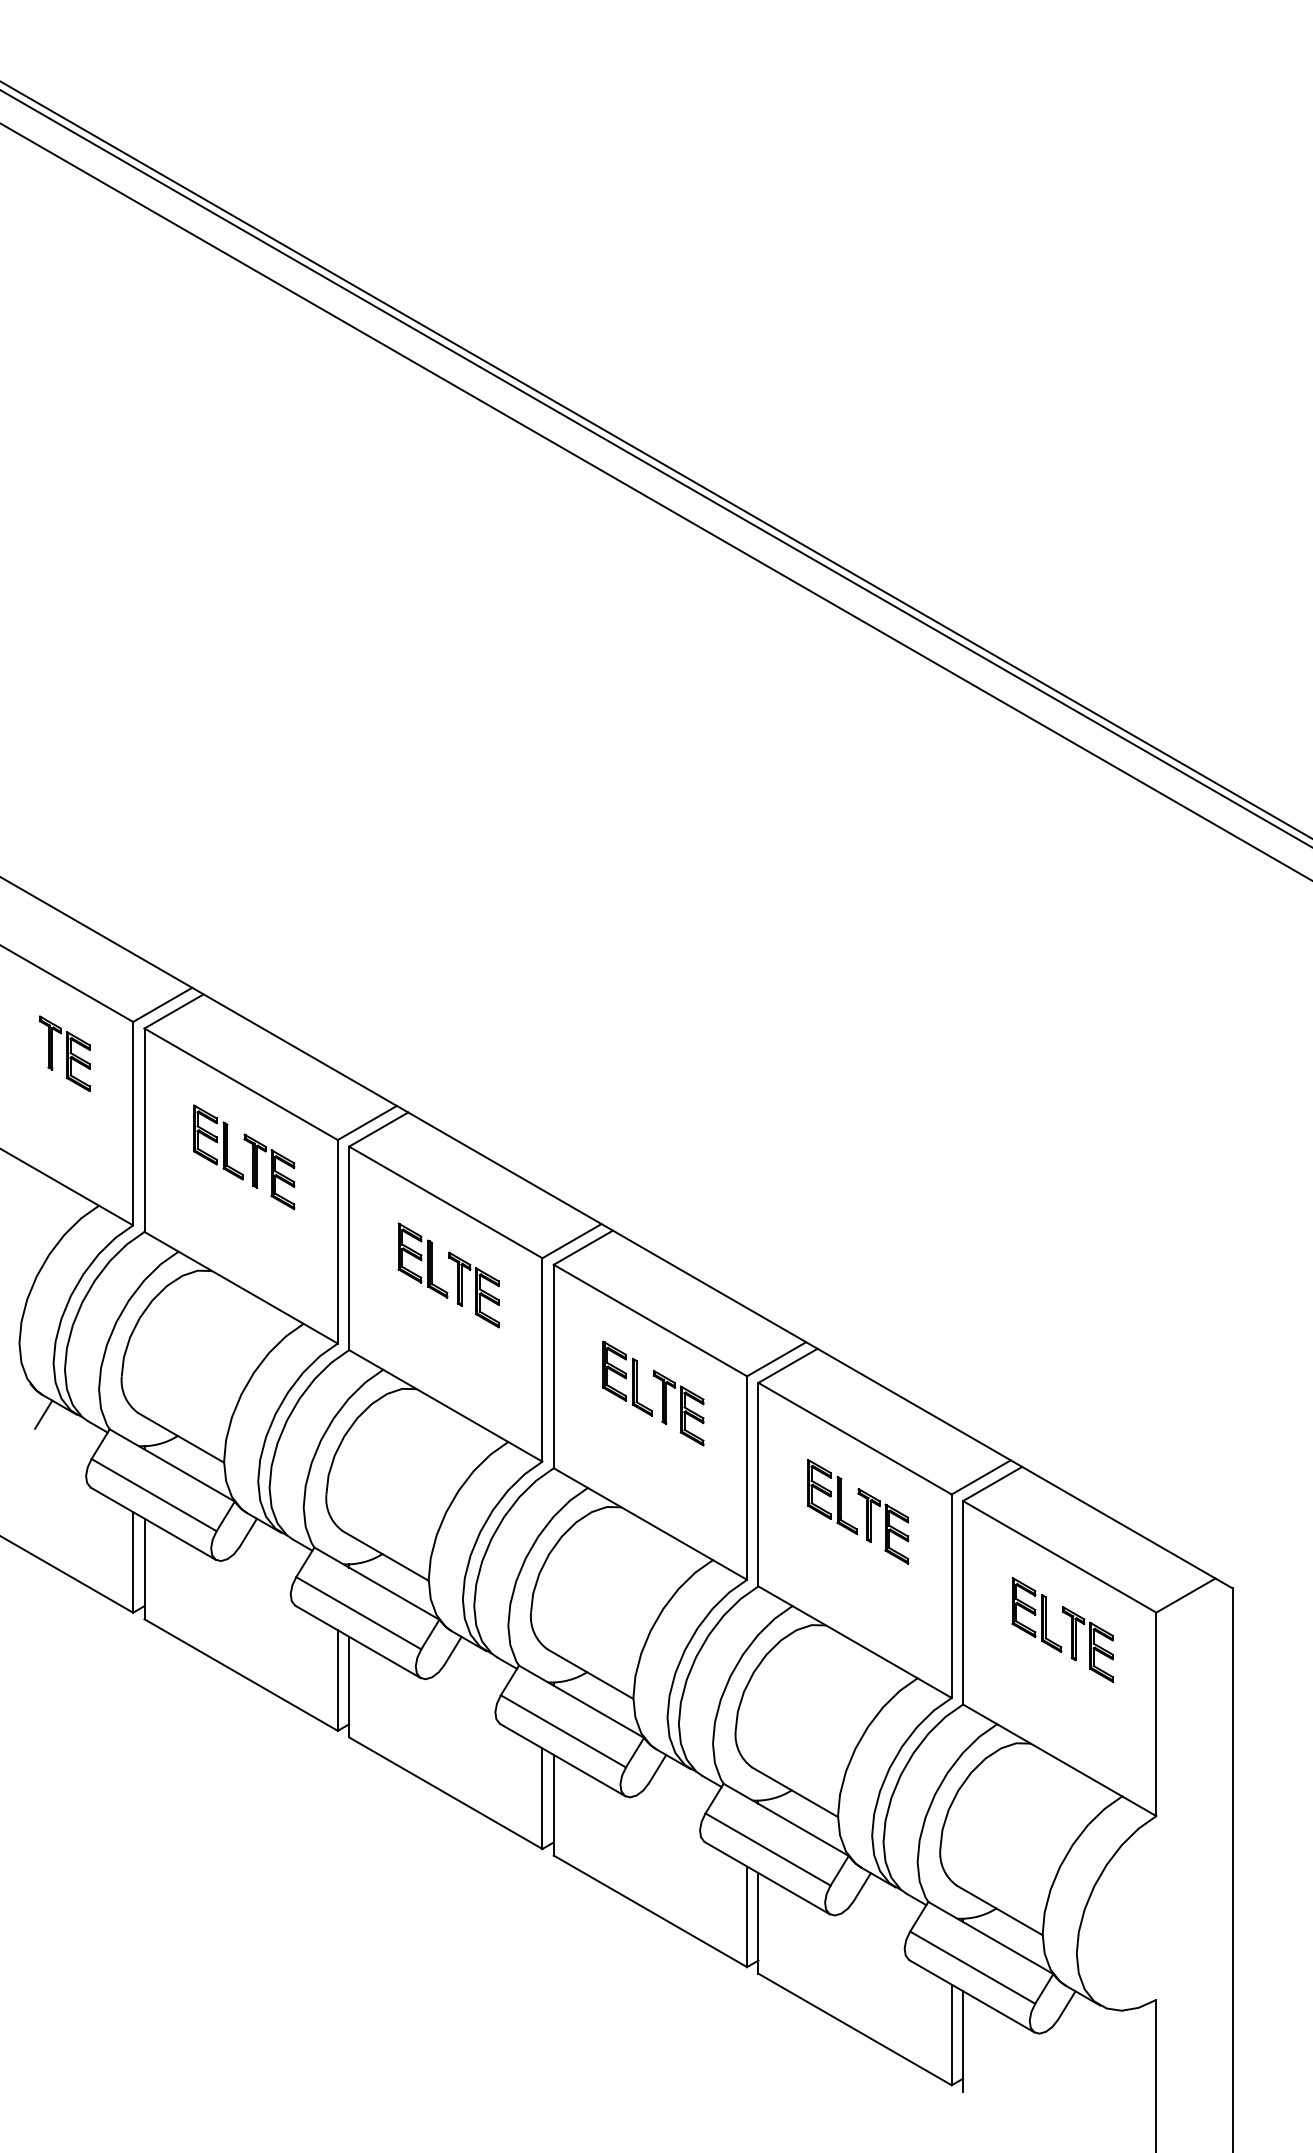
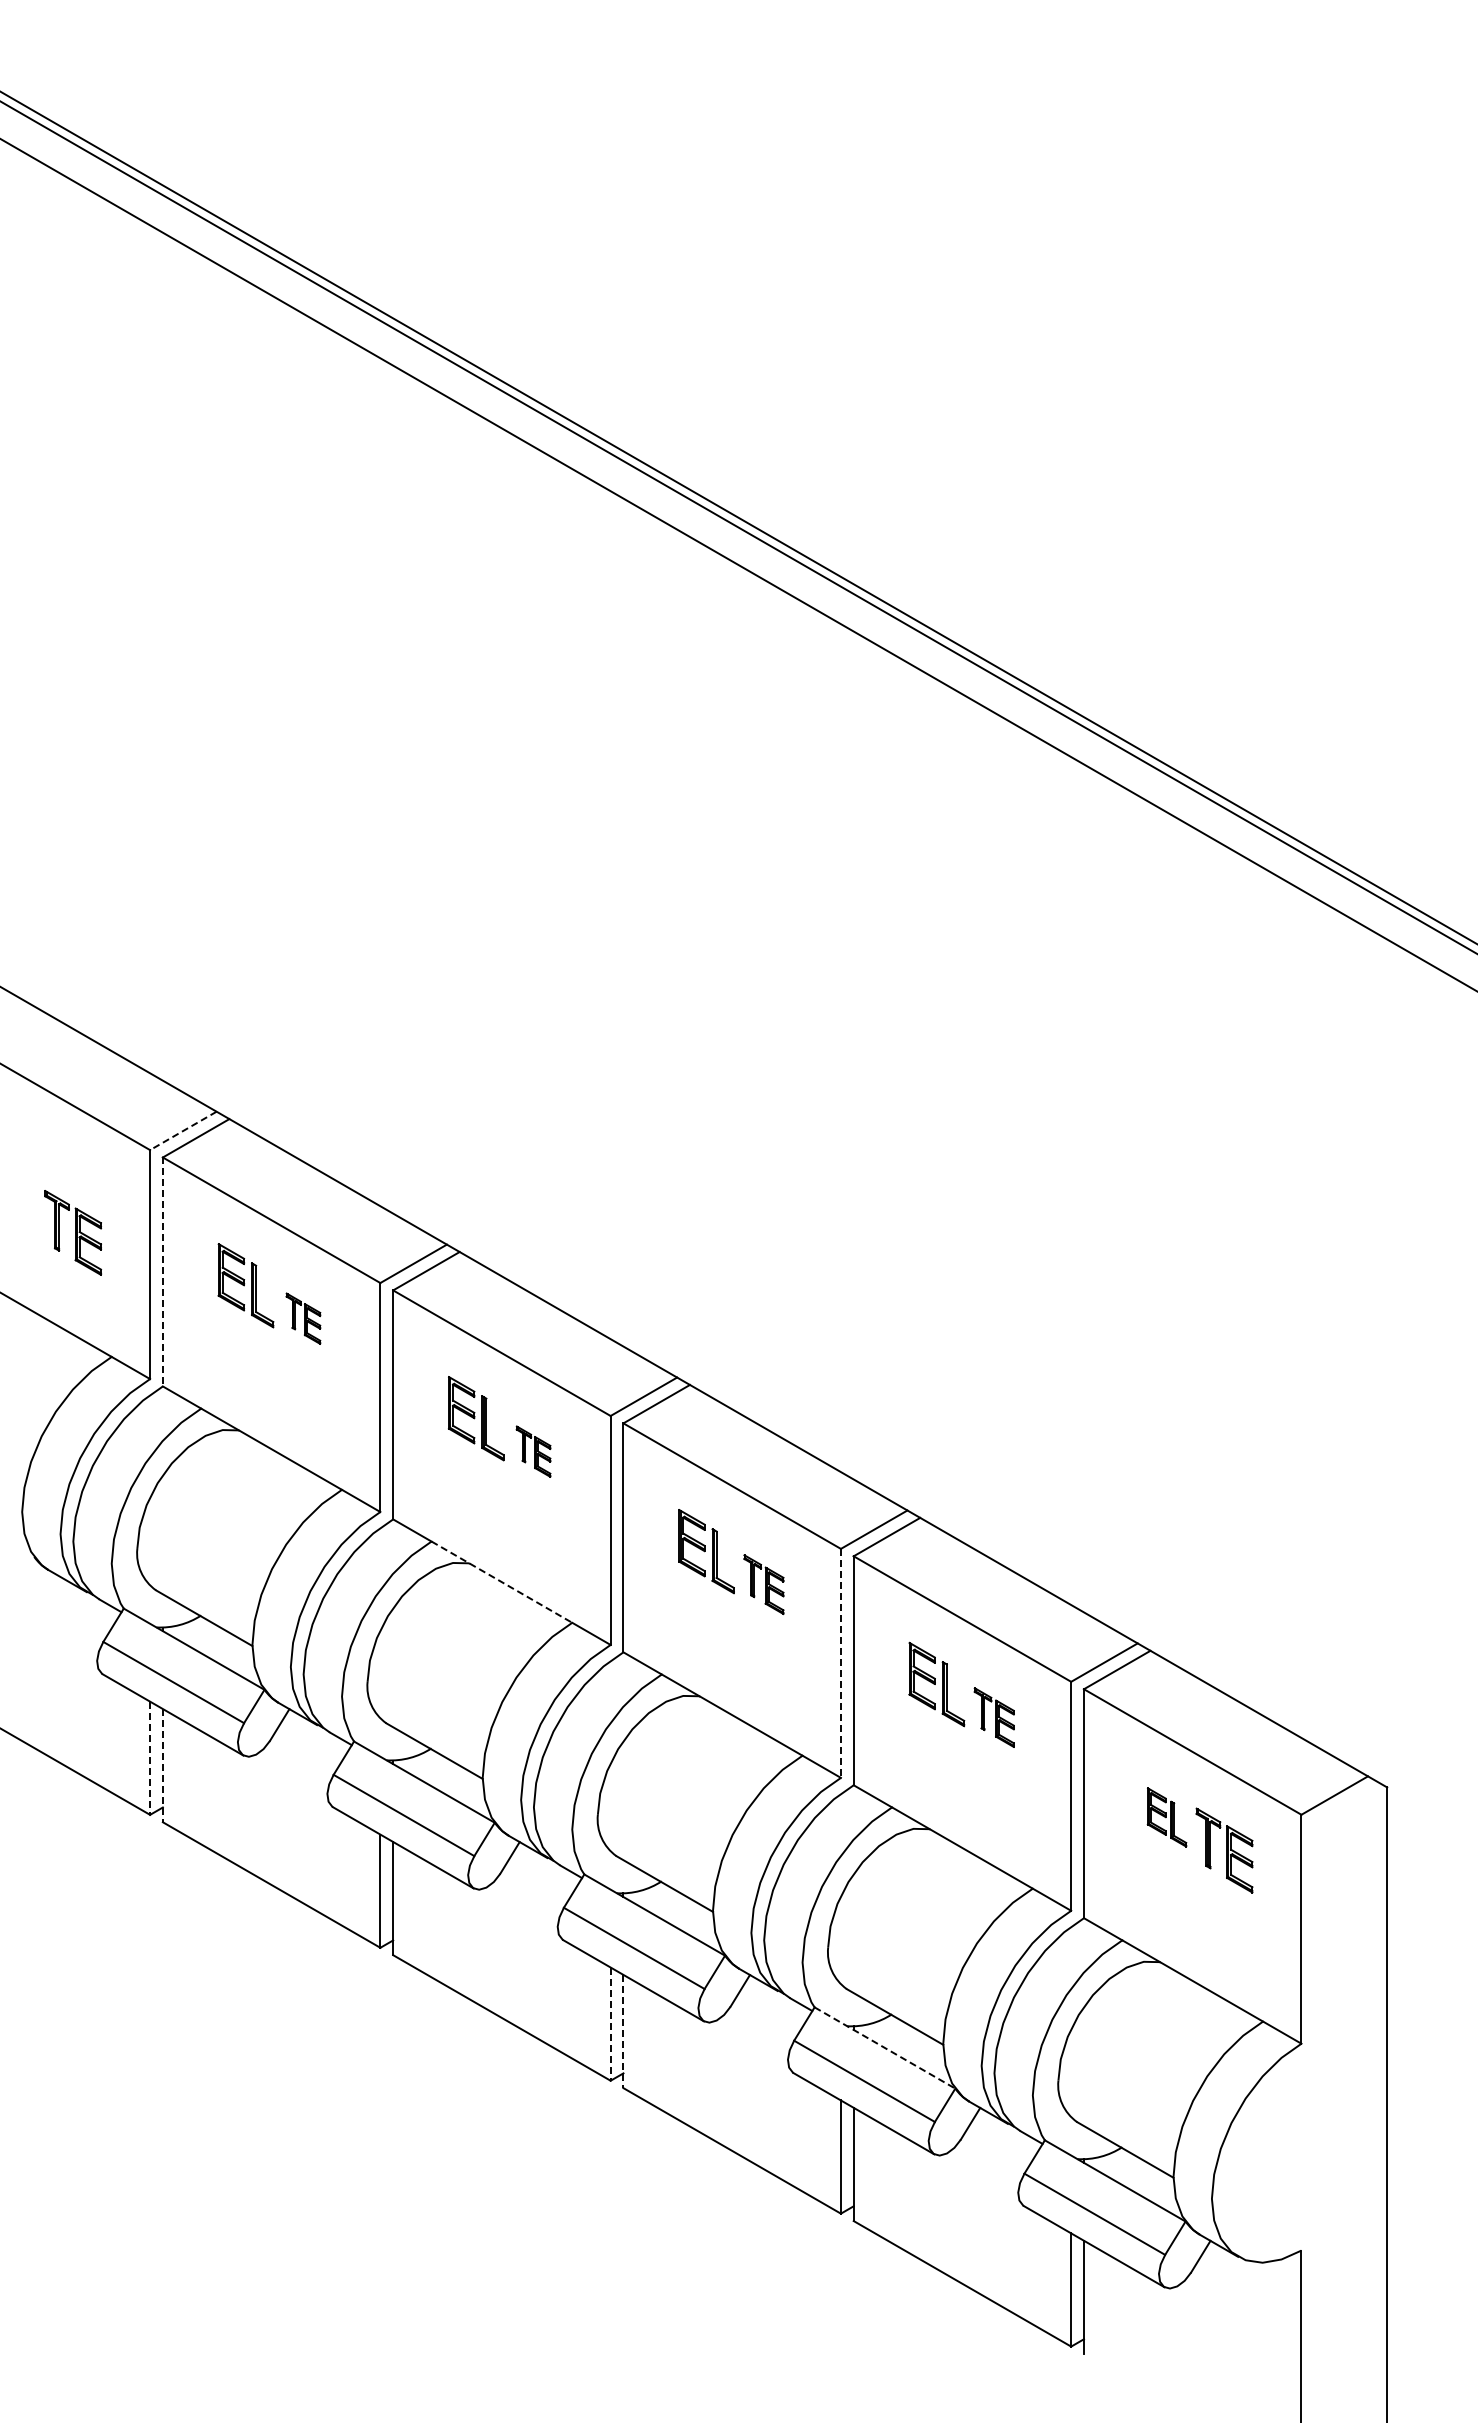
line: (161, 1005) -> (182, 1131), solid -> dashed
part: (64, 1053) -> (72, 1232), moved
line: (144, 1130) -> (162, 1272), solid -> dashed
part: (269, 1171) -> (303, 1318), size x0.6
part: (473, 1289) -> (533, 1451), size x0.6
line: (446, 1406) -> (502, 1582), solid -> dashed
part: (678, 1407) -> (763, 1584), size x0.7
line: (43, 1414) -> (49, 1591), removed
line: (746, 1478) -> (840, 1663), solid -> dashed
part: (883, 1526) -> (994, 1717), size x0.7
line: (133, 1562) -> (150, 1758), solid -> dashed
line: (144, 1568) -> (162, 1765), solid -> dashed
part: (1036, 1615) -> (1166, 1817), size x0.7
line: (542, 1799) -> (610, 2024), solid -> dashed
line: (553, 1805) -> (623, 2031), solid -> dashed
line: (786, 1820) -> (885, 2048), solid -> dashed

